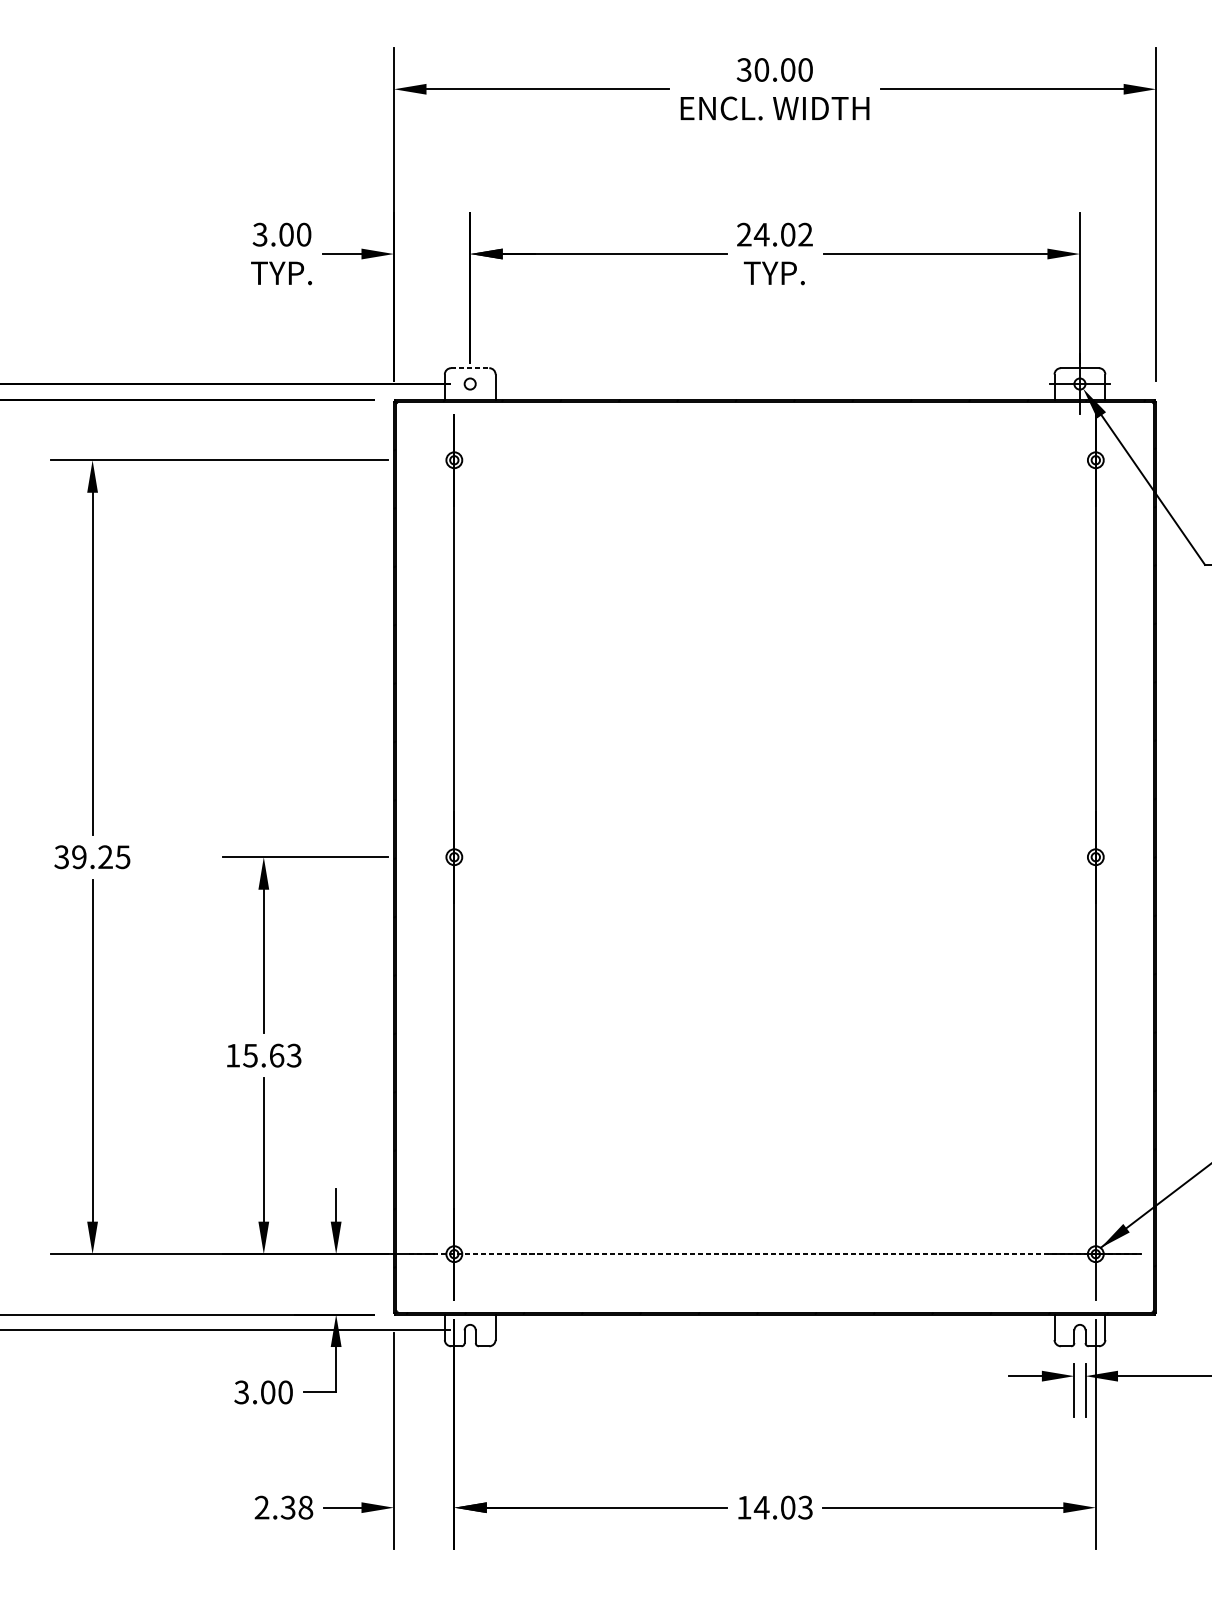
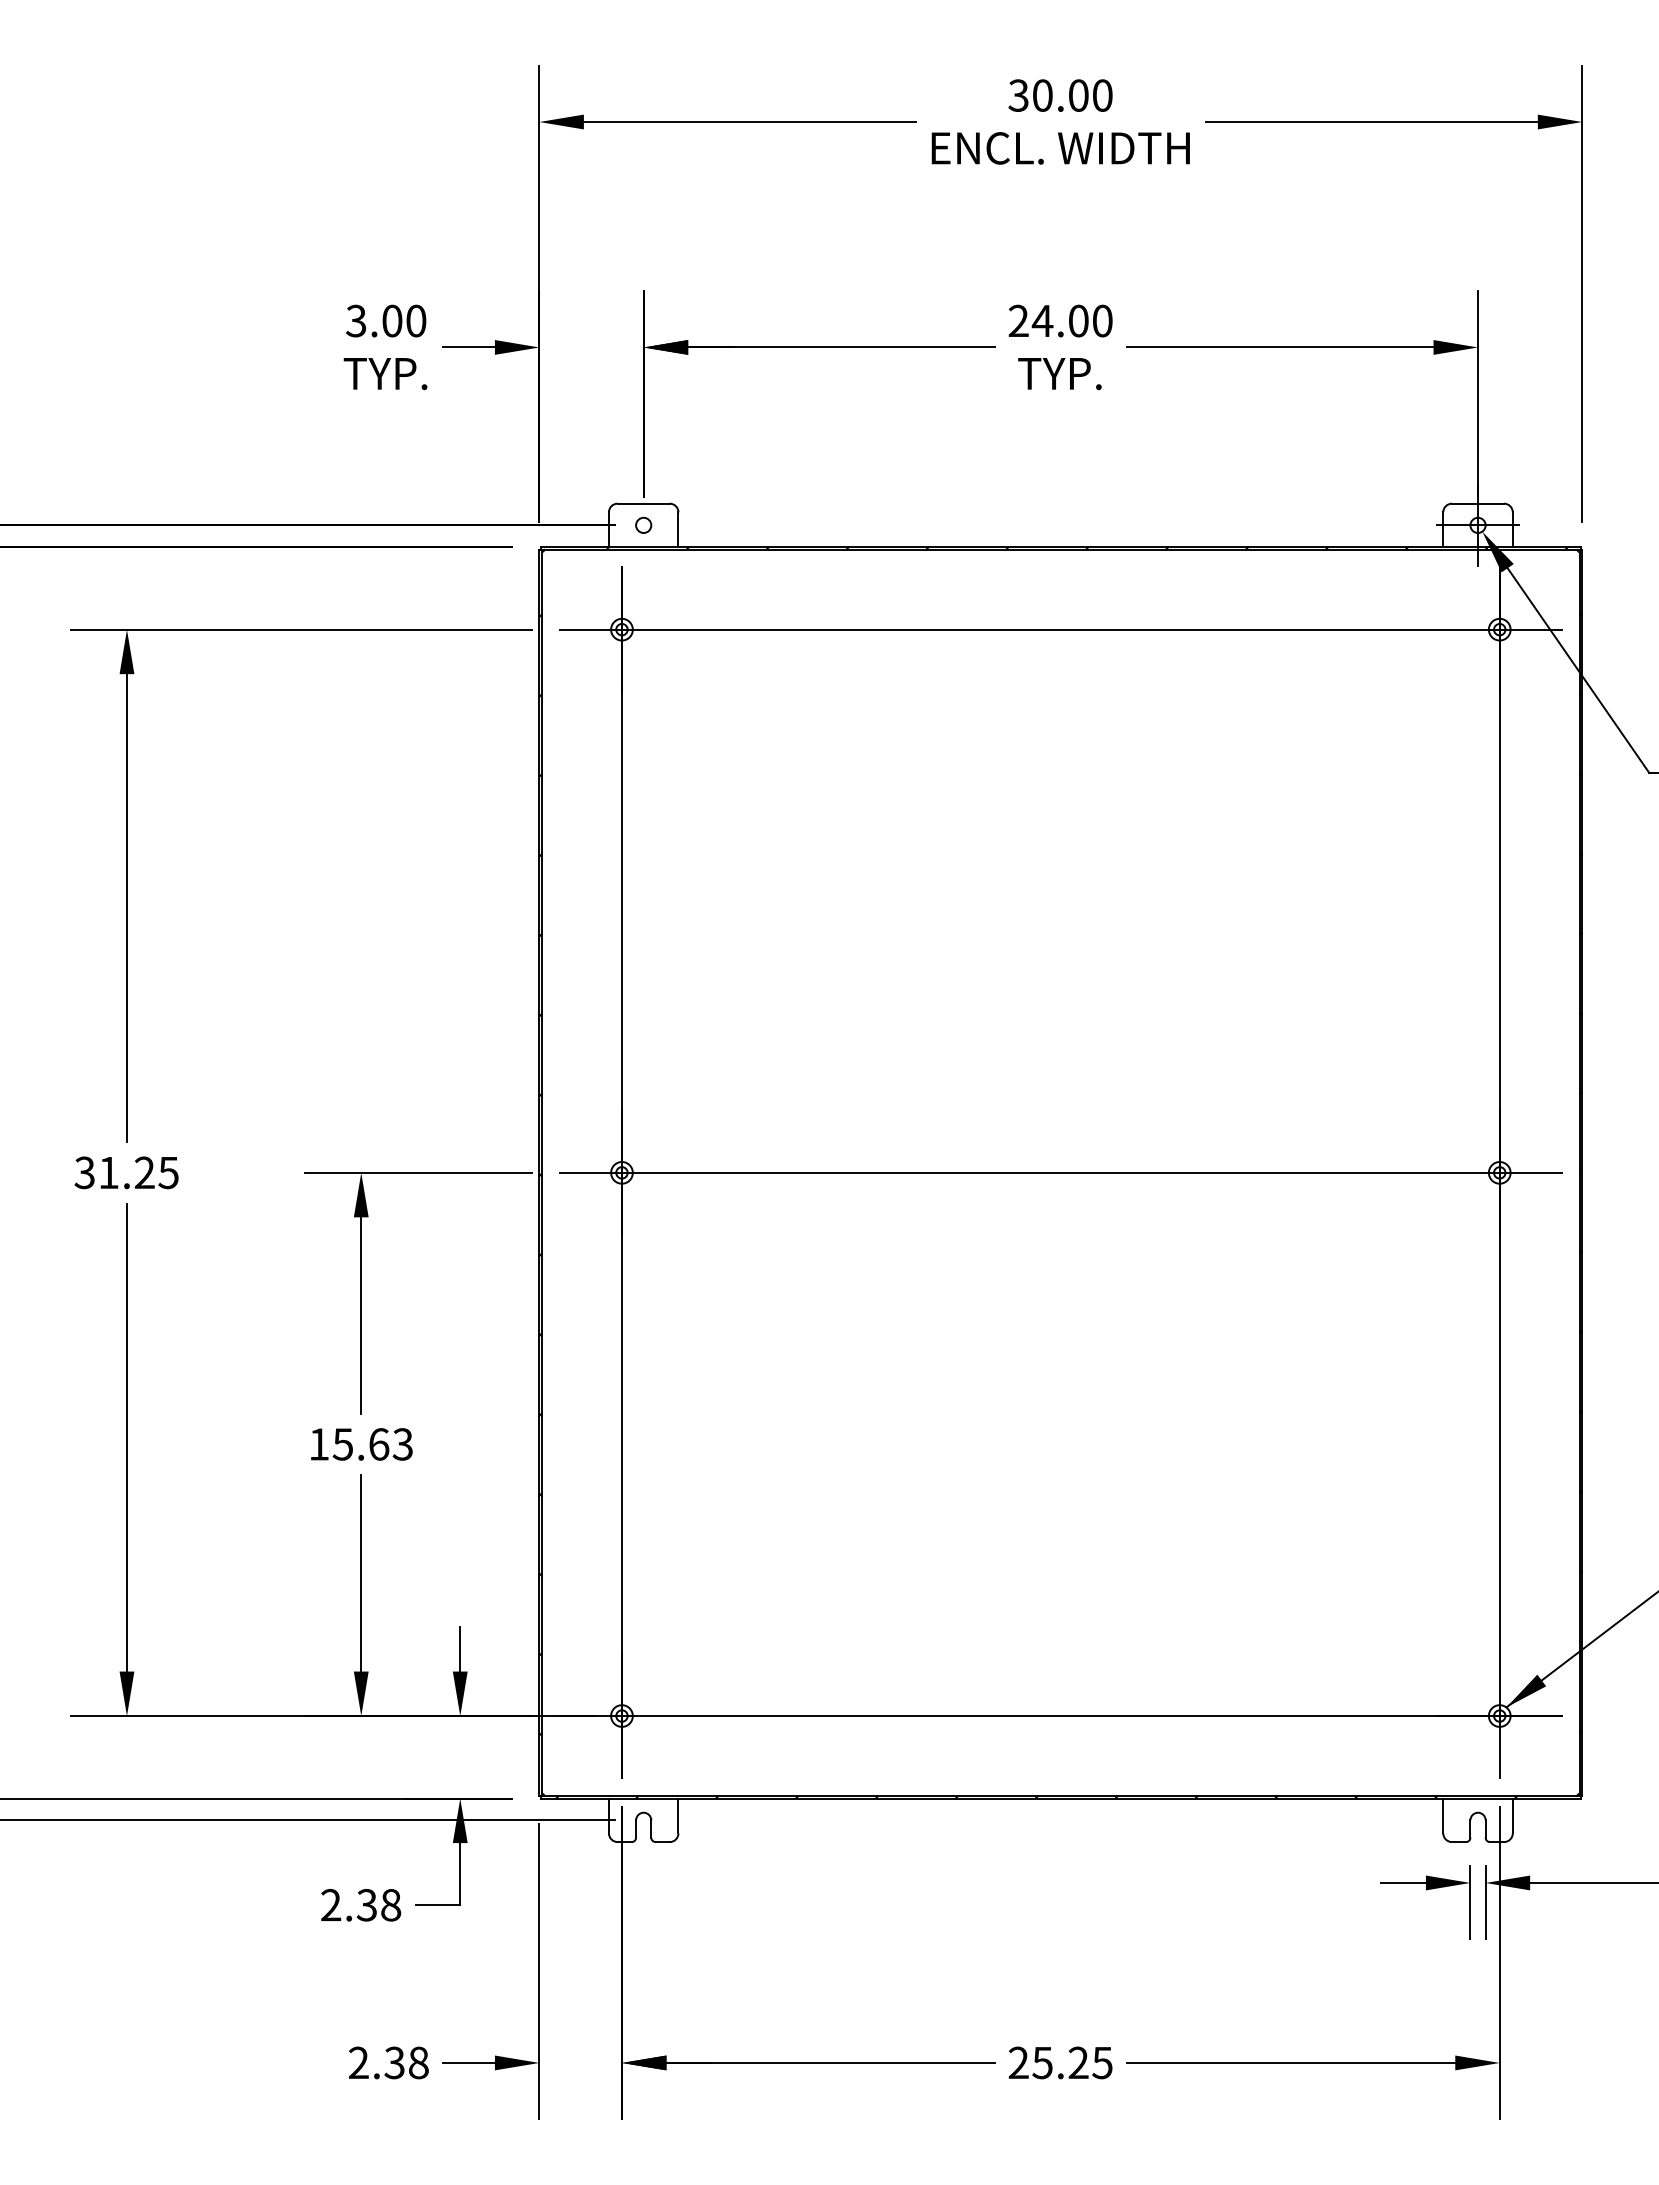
text: (805, 234) -> (1102, 320), 24.02 -> 24.00
line: (470, 368) -> (644, 503), dashed -> solid
line: (774, 460) -> (1060, 629), added
text: (79, 856) -> (108, 1172), 39.25 -> 31.25
line: (774, 856) -> (1060, 1172), added
line: (775, 1254) -> (1061, 1716), dashed -> solid
text: (263, 1392) -> (360, 1905), 3.00 -> 2.38
text: (774, 1507) -> (1060, 2062), 14.03 -> 25.25

